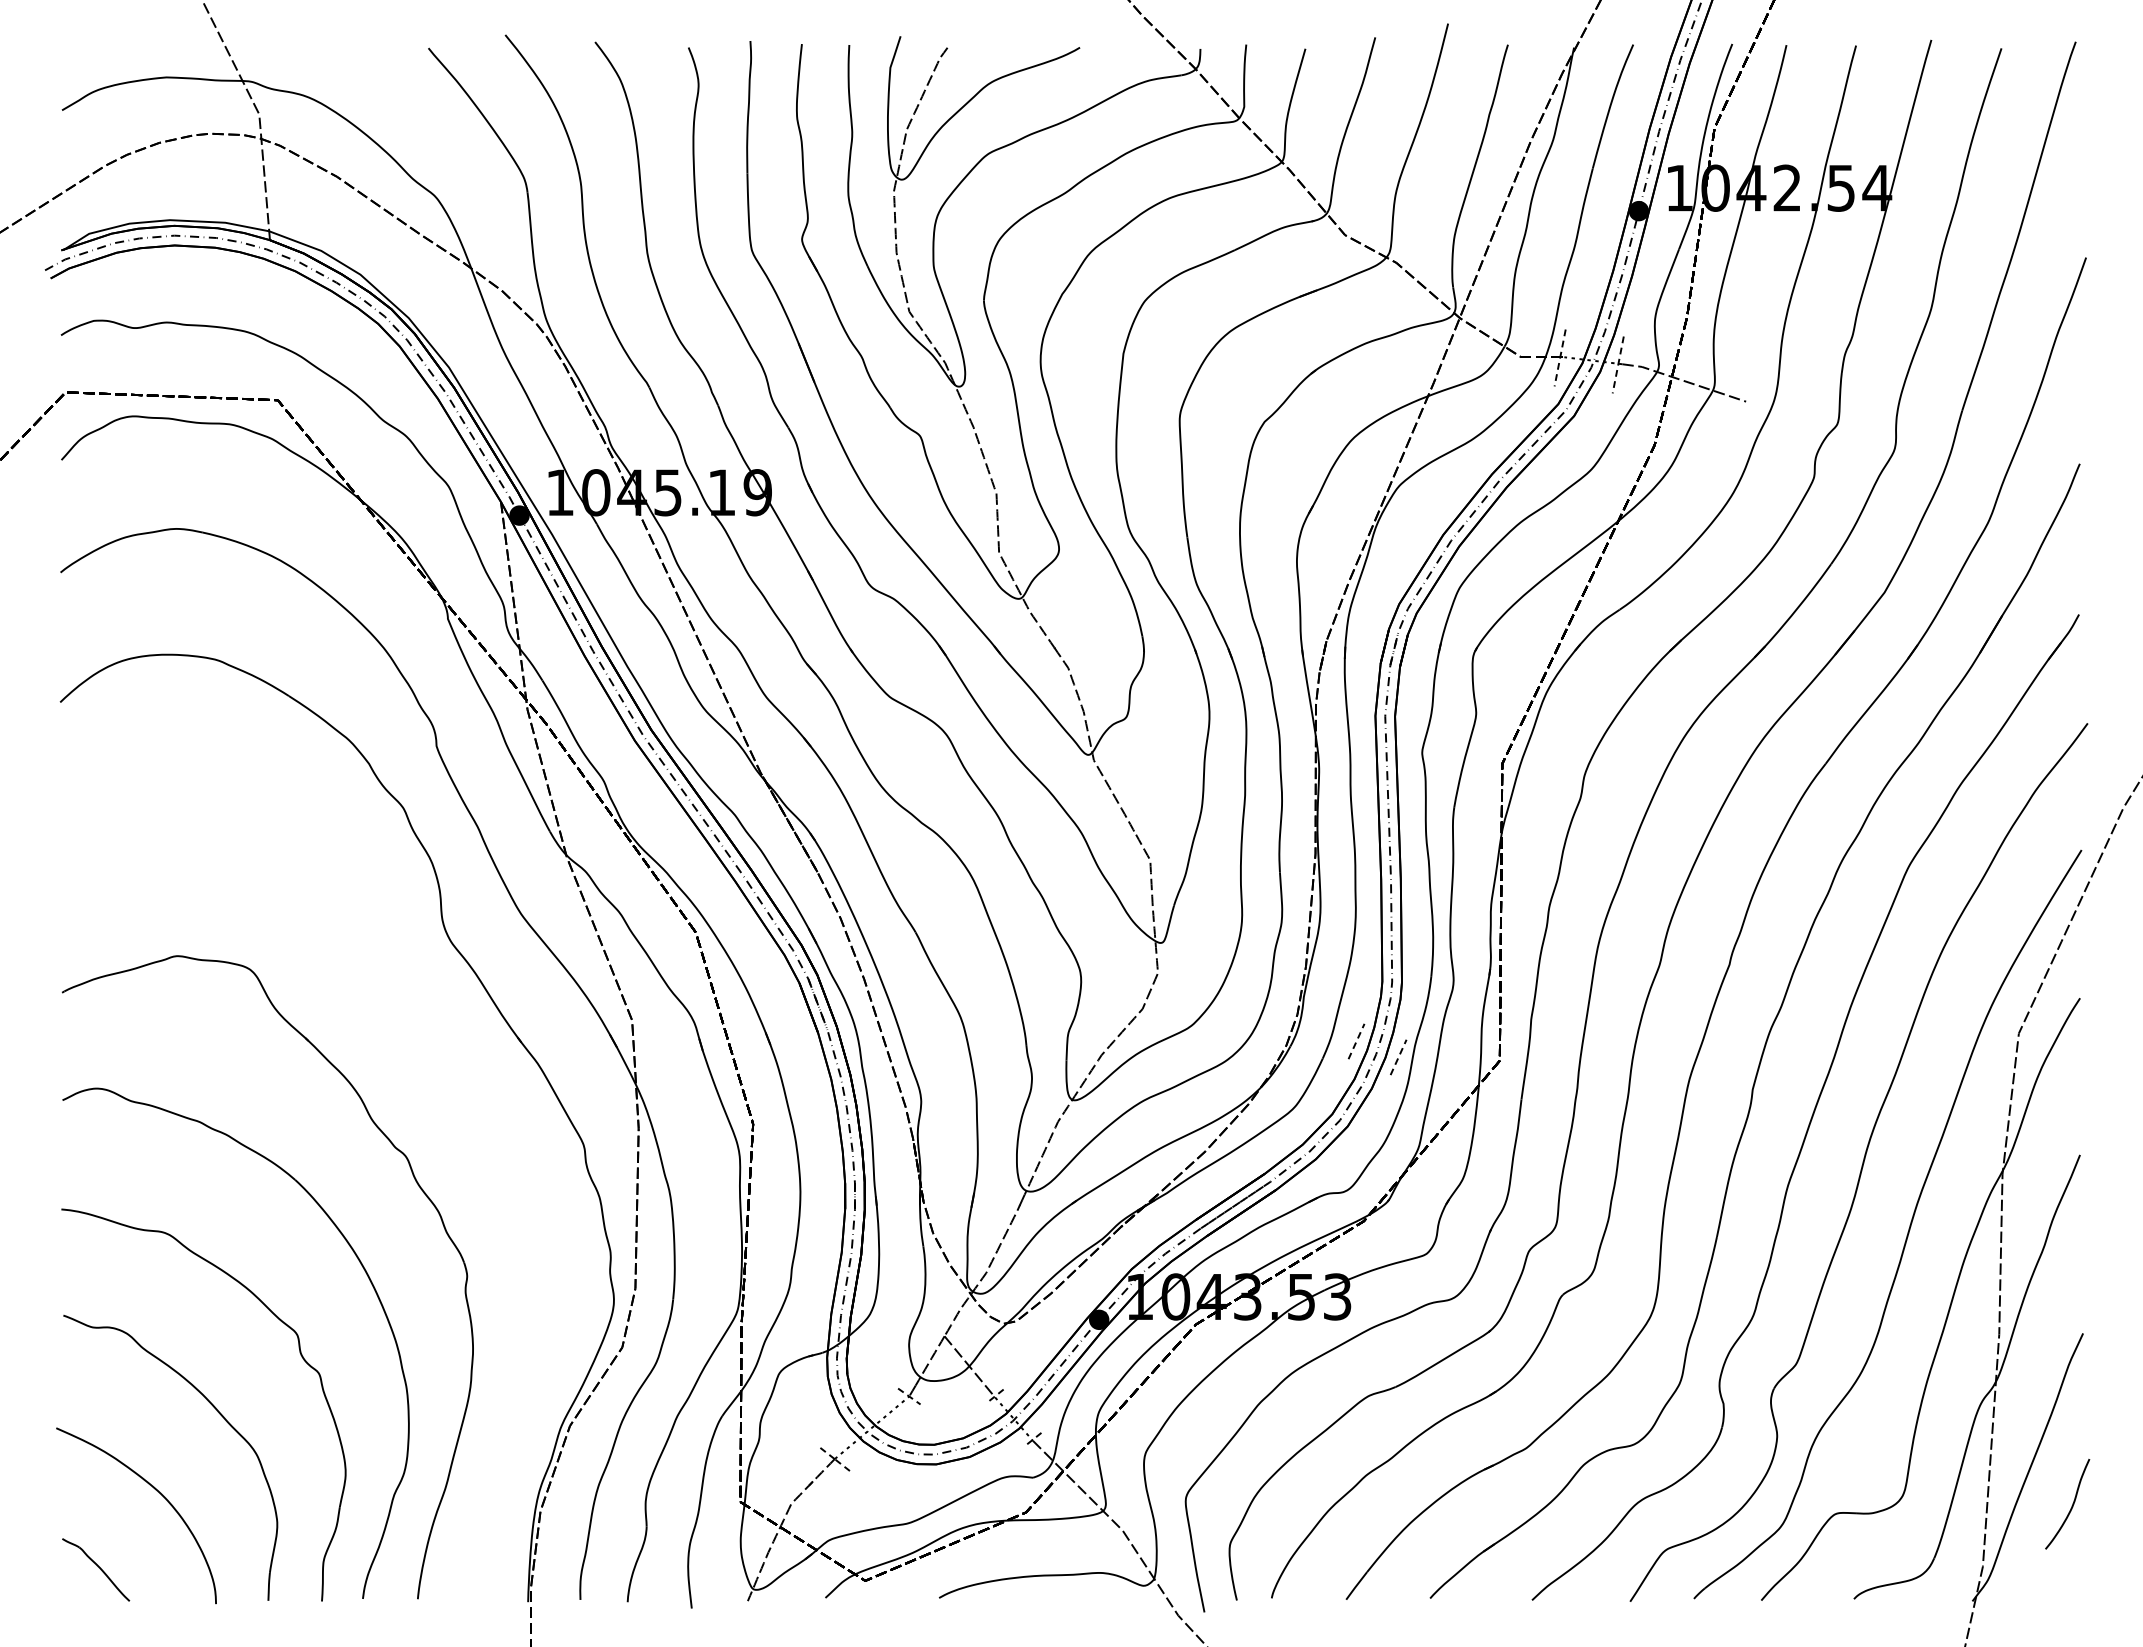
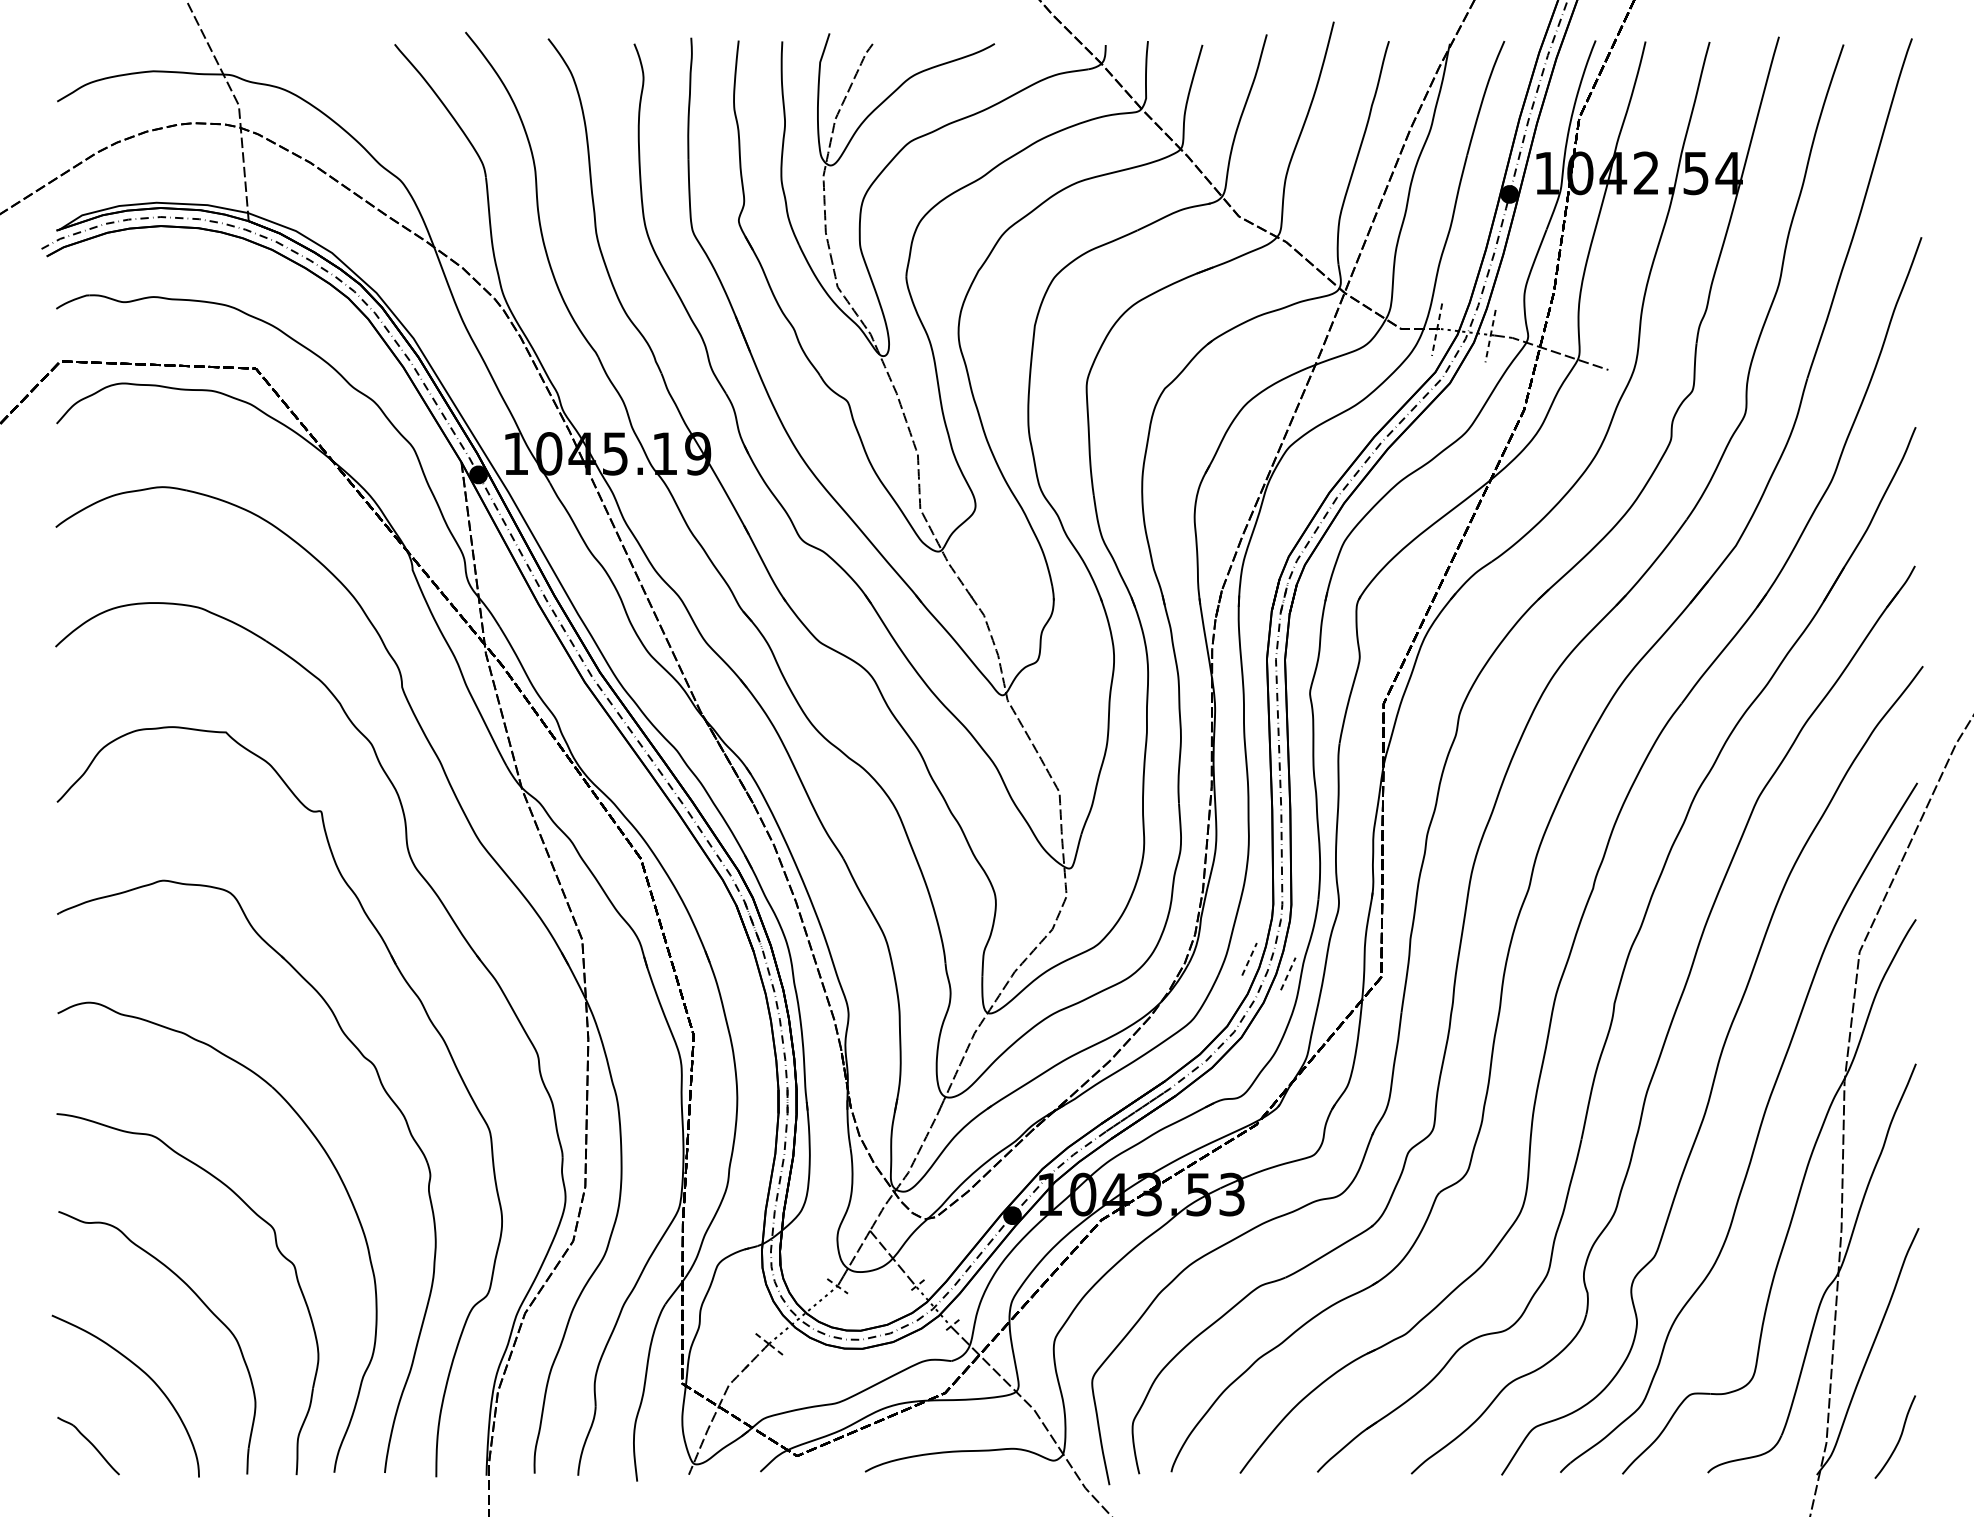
part: (464, 1105) -> (427, 1018), added
curve: (2071, 1505) -> (1898, 1438), moved

